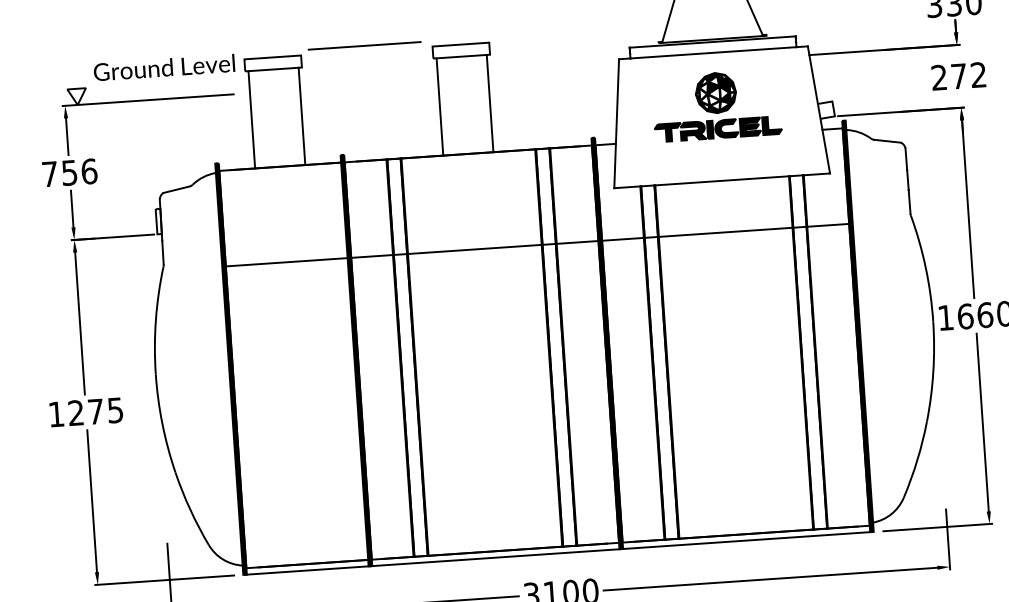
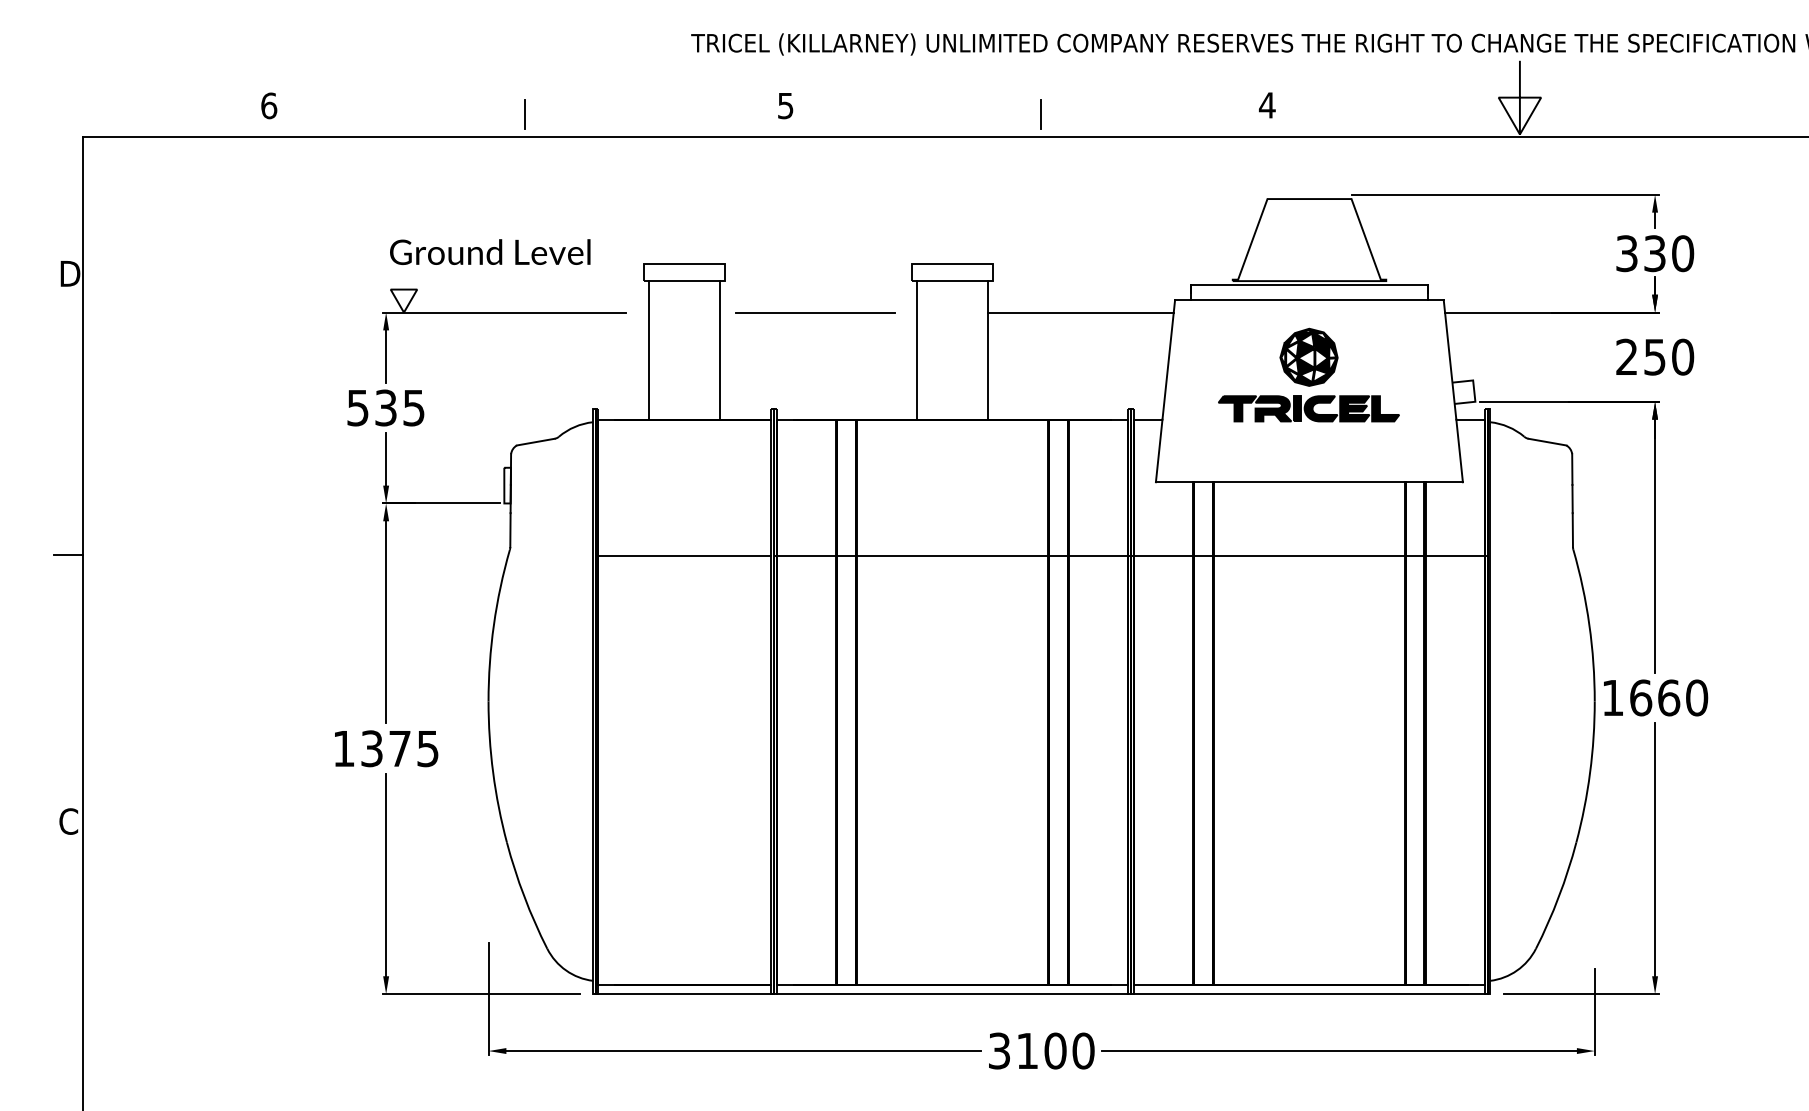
line: (364, 45) -> (815, 312), moved
text: (164, 67) -> (490, 251), moved
line: (553, 72) -> (1080, 312), added
text: (969, 75) -> (1669, 356), 272 -> 250
text: (70, 172) -> (386, 407), 756 -> 535
text: (75, 412) -> (371, 748), 1275 -> 1375

